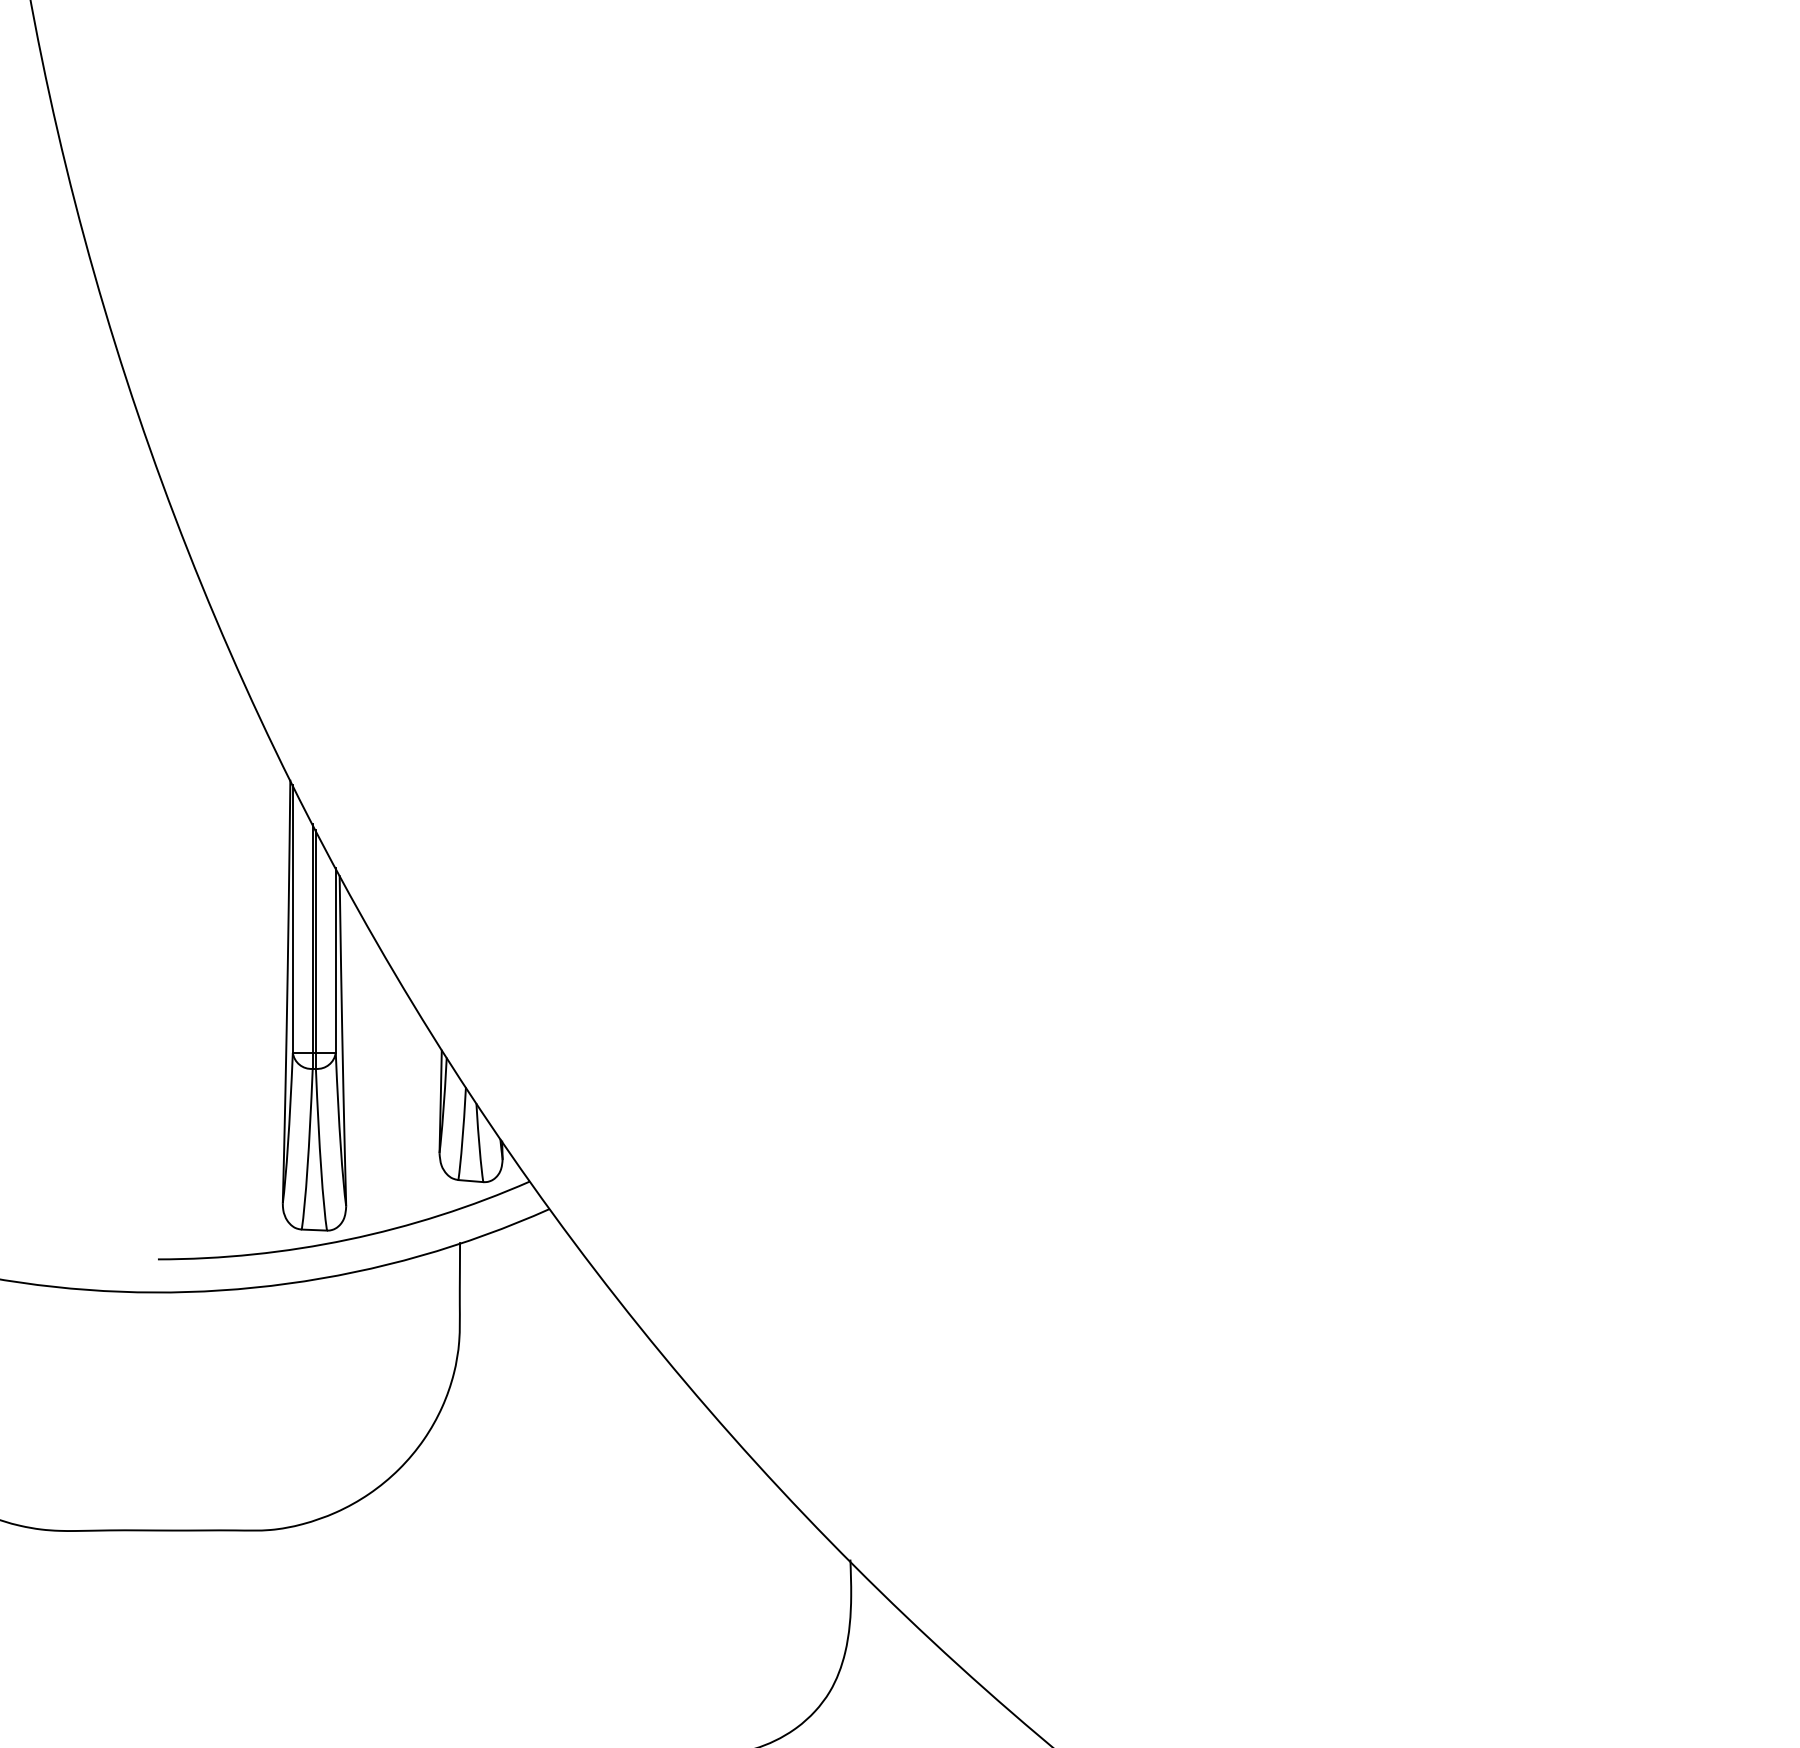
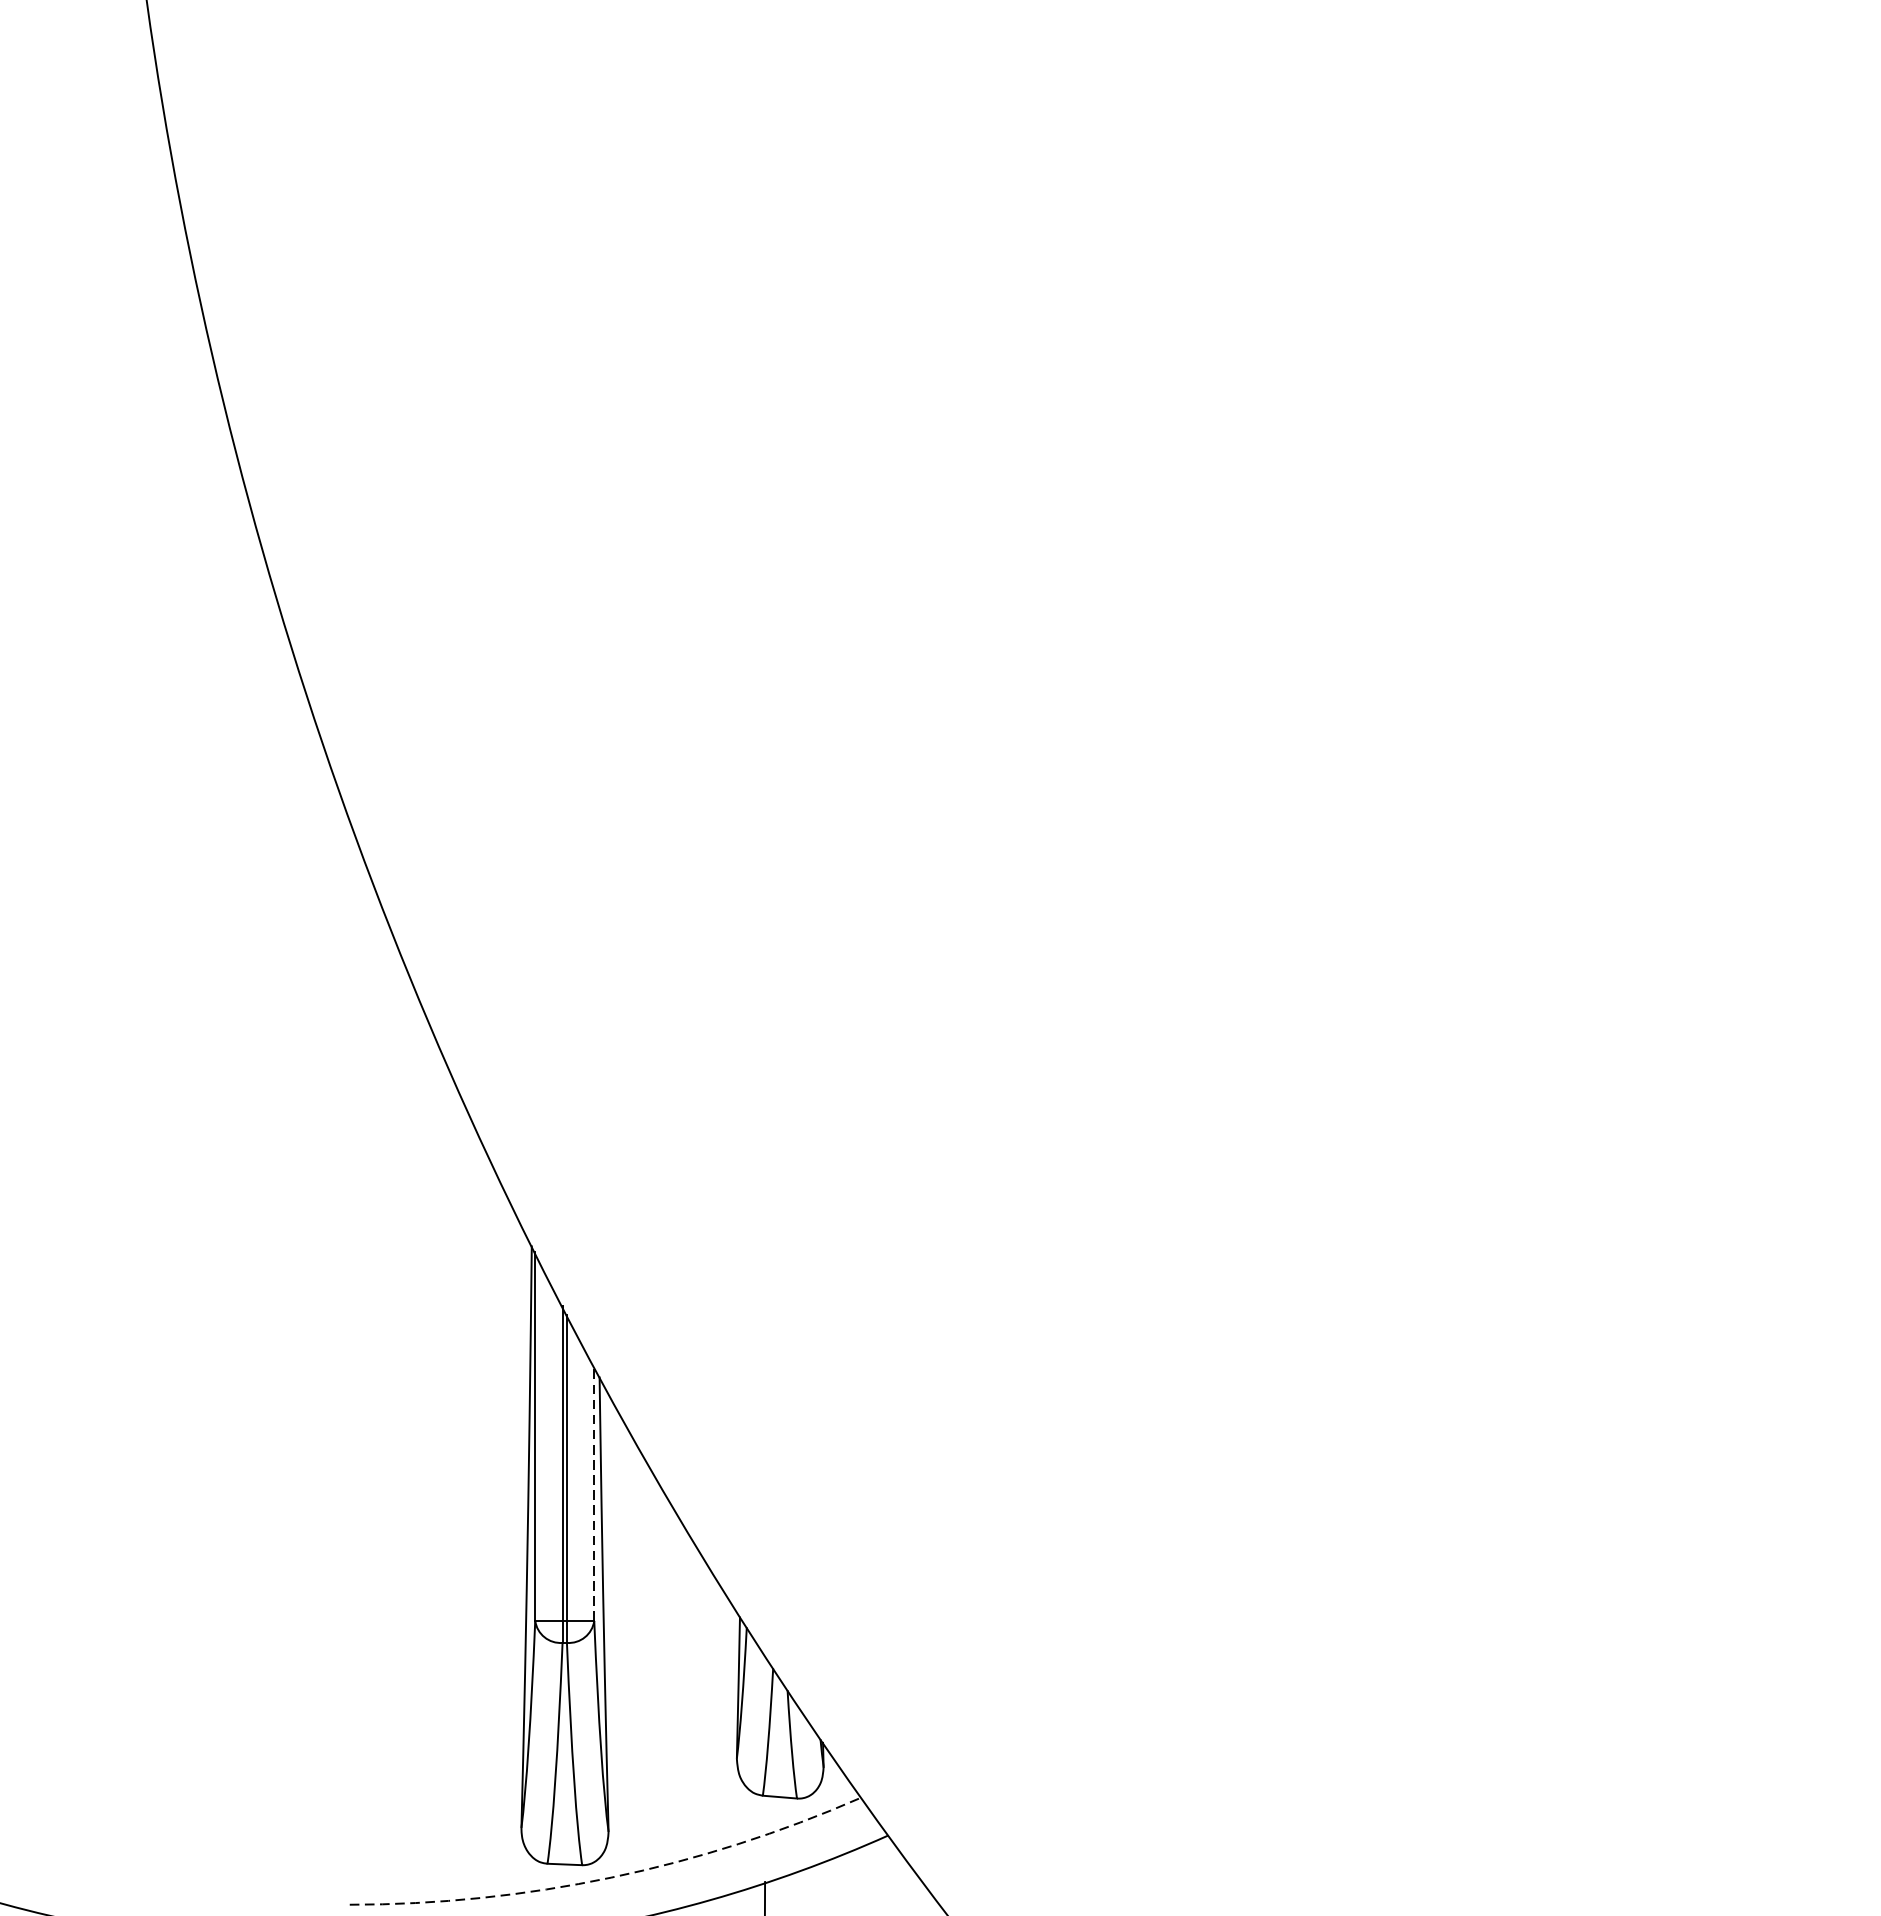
line: (335, 960) -> (593, 1493), solid -> dashed
arc: (347, 1239) -> (610, 1877), solid -> dashed

